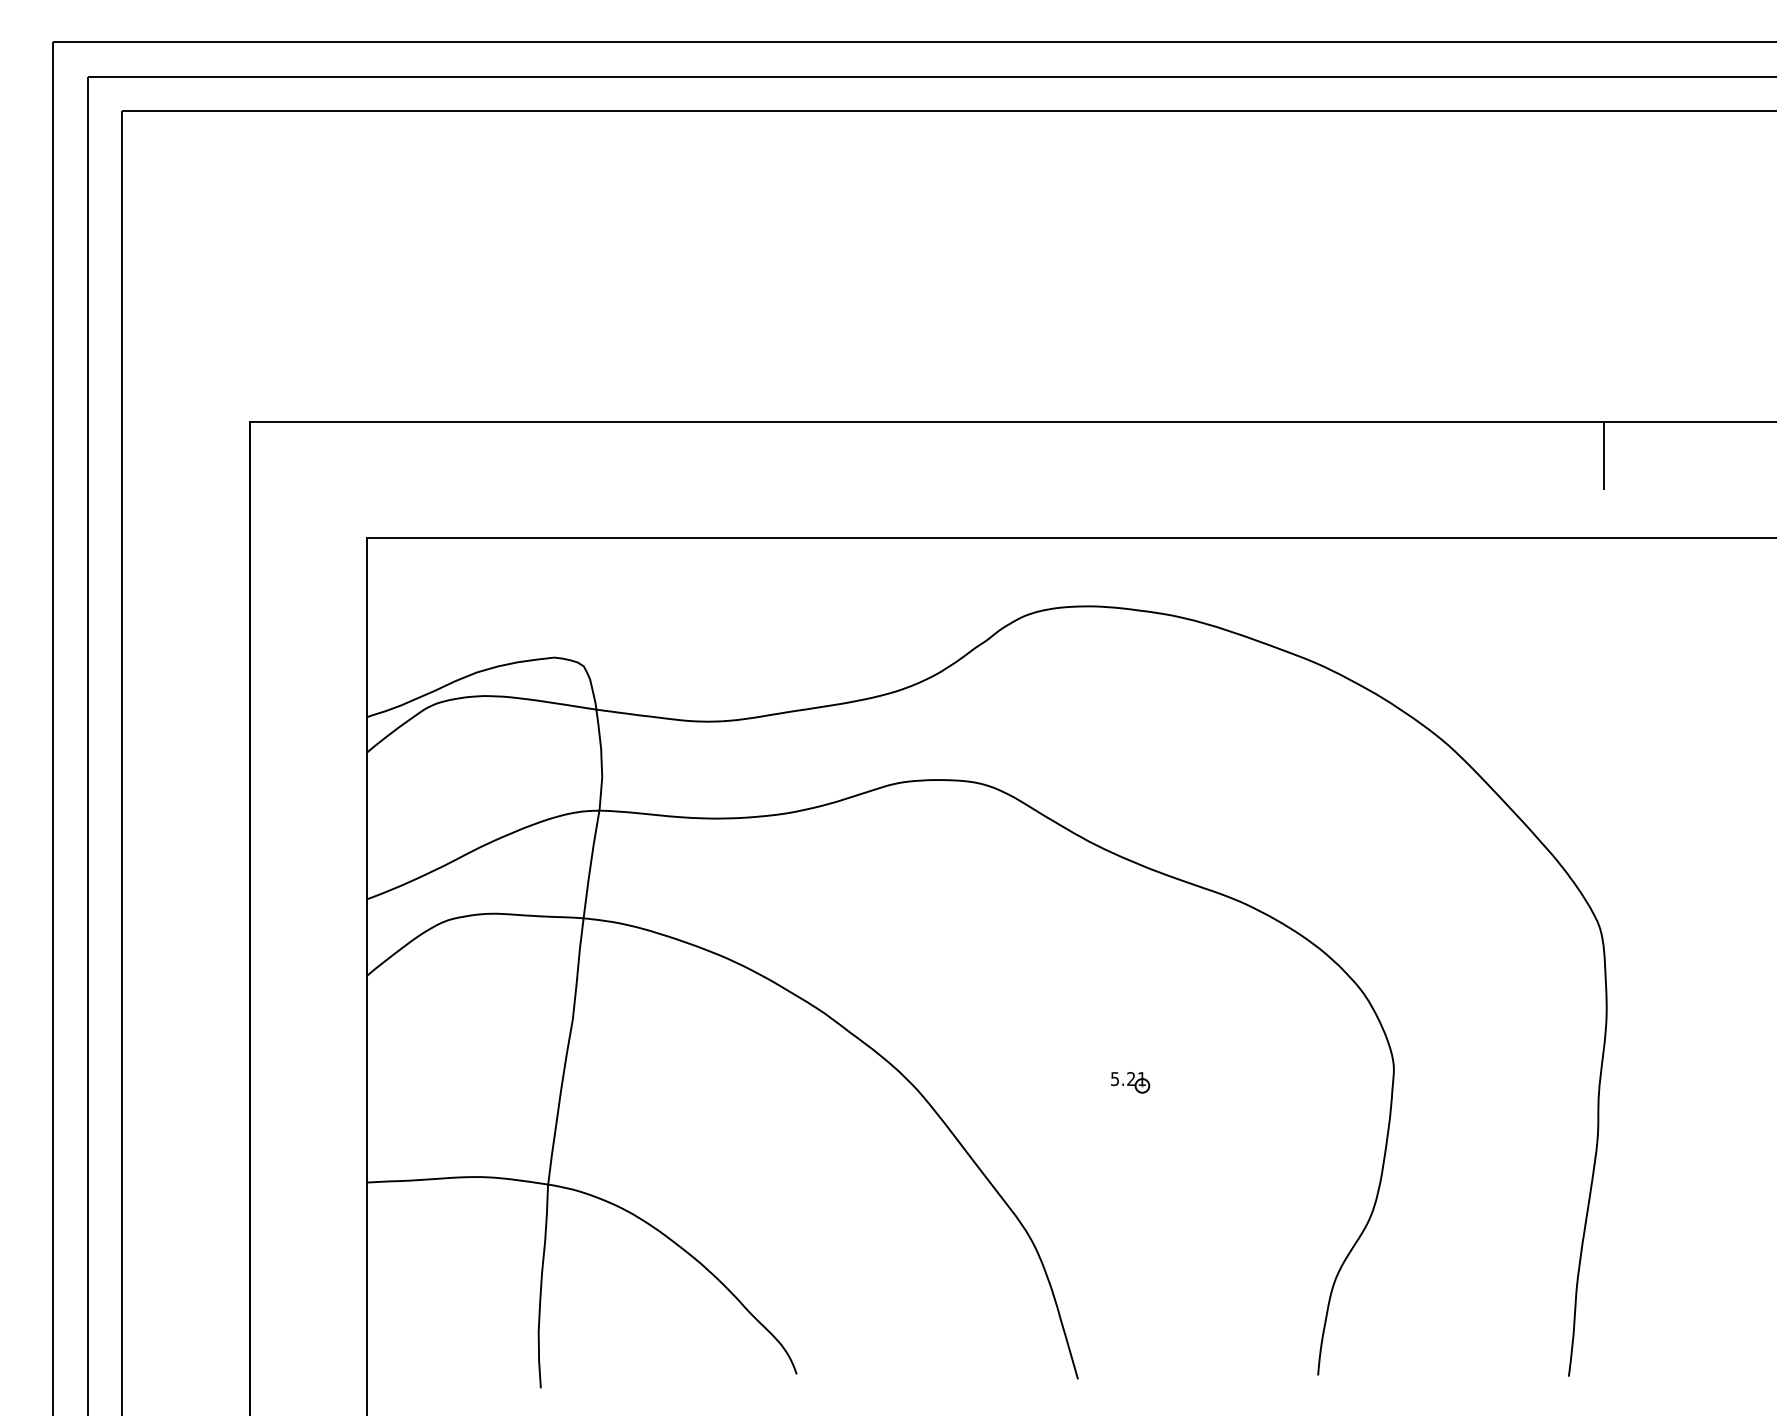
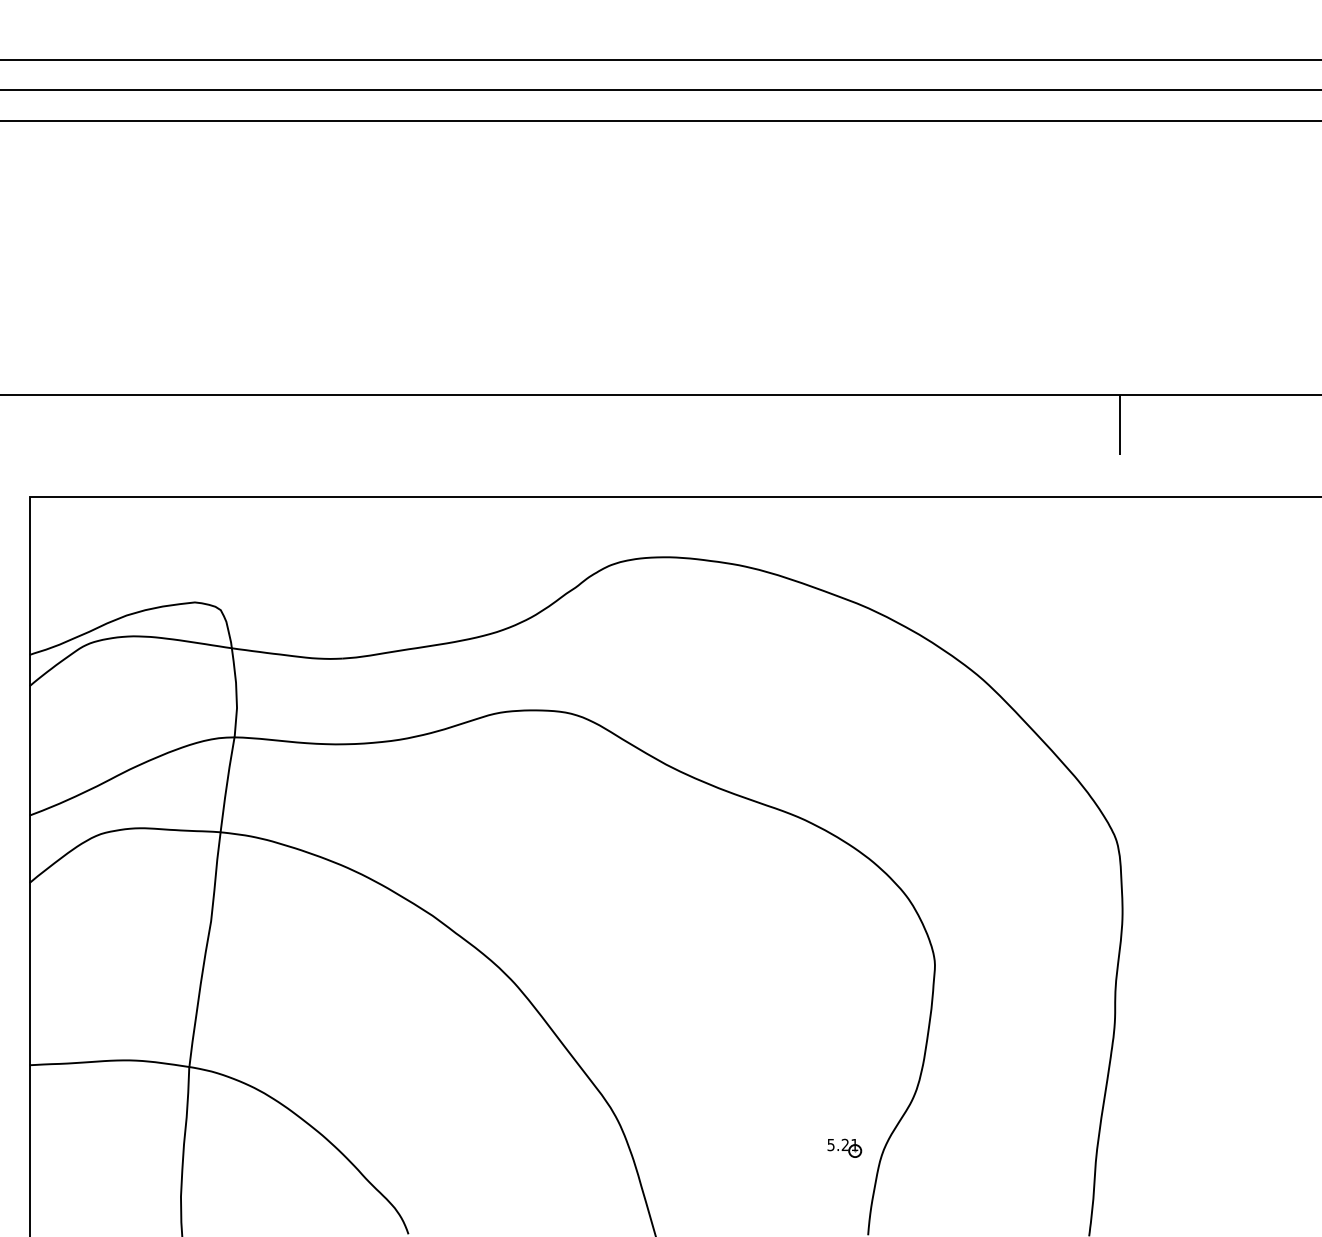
part: (1130, 1082) -> (844, 1148), moved

